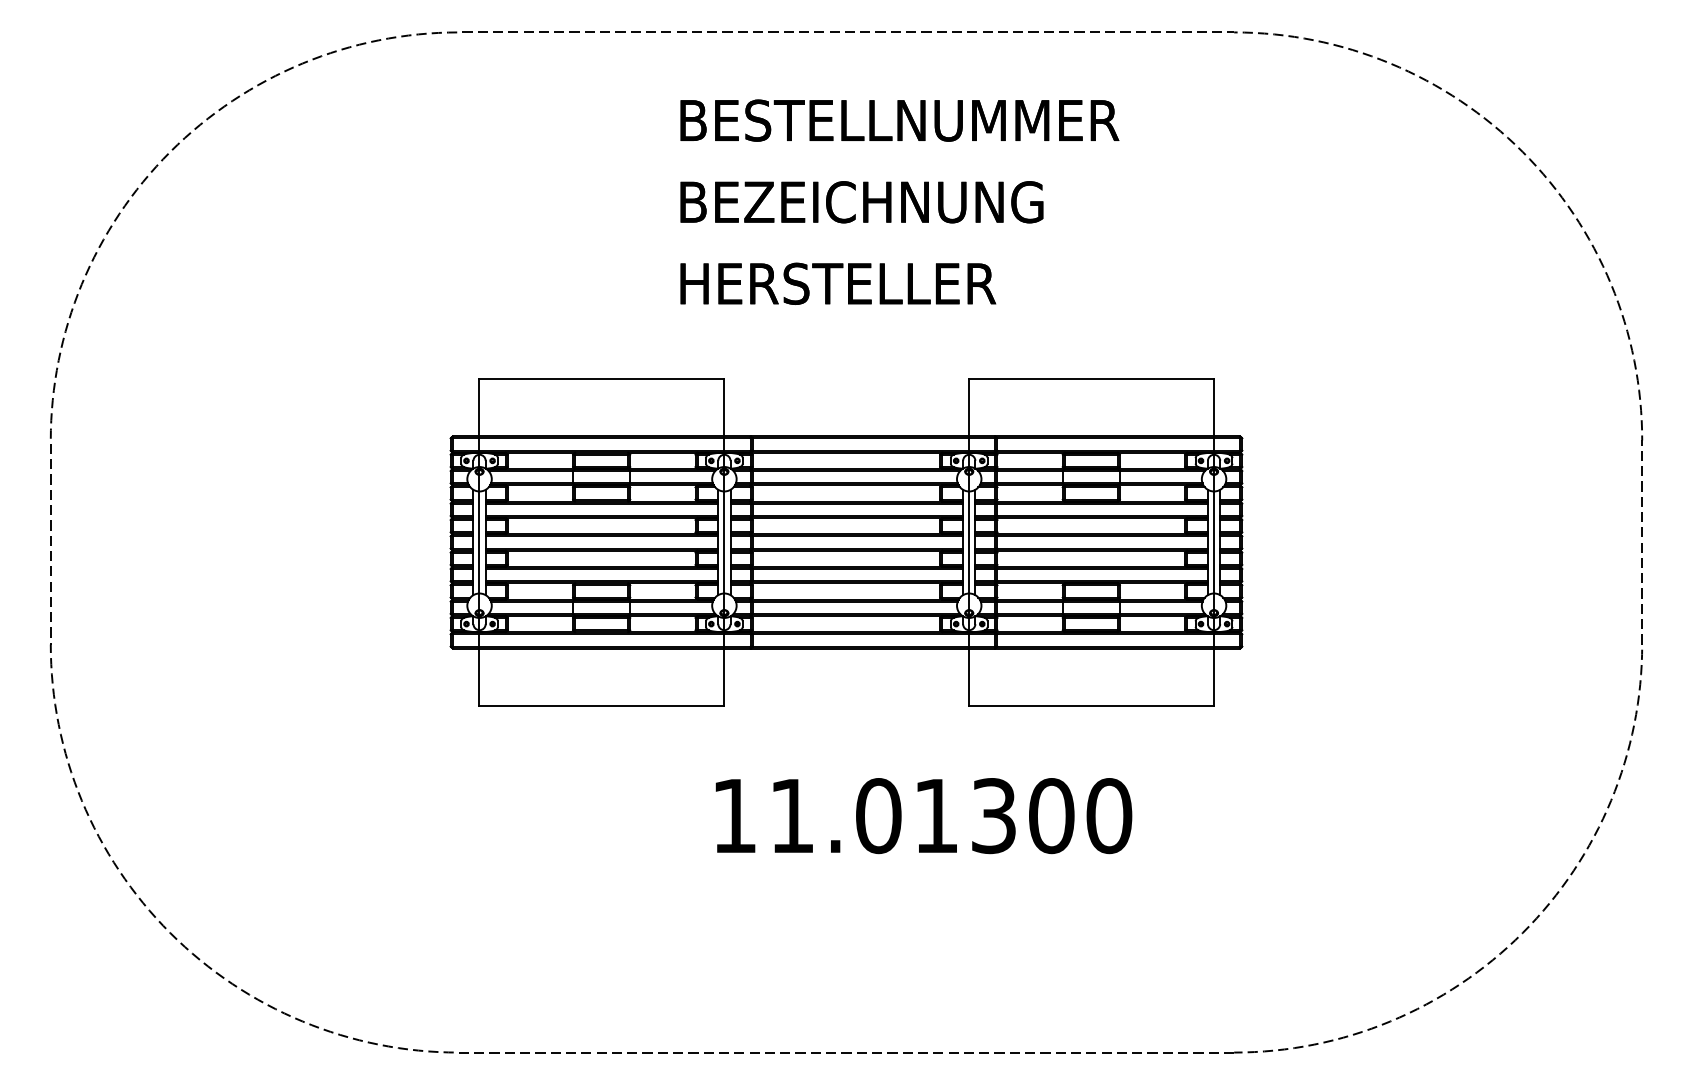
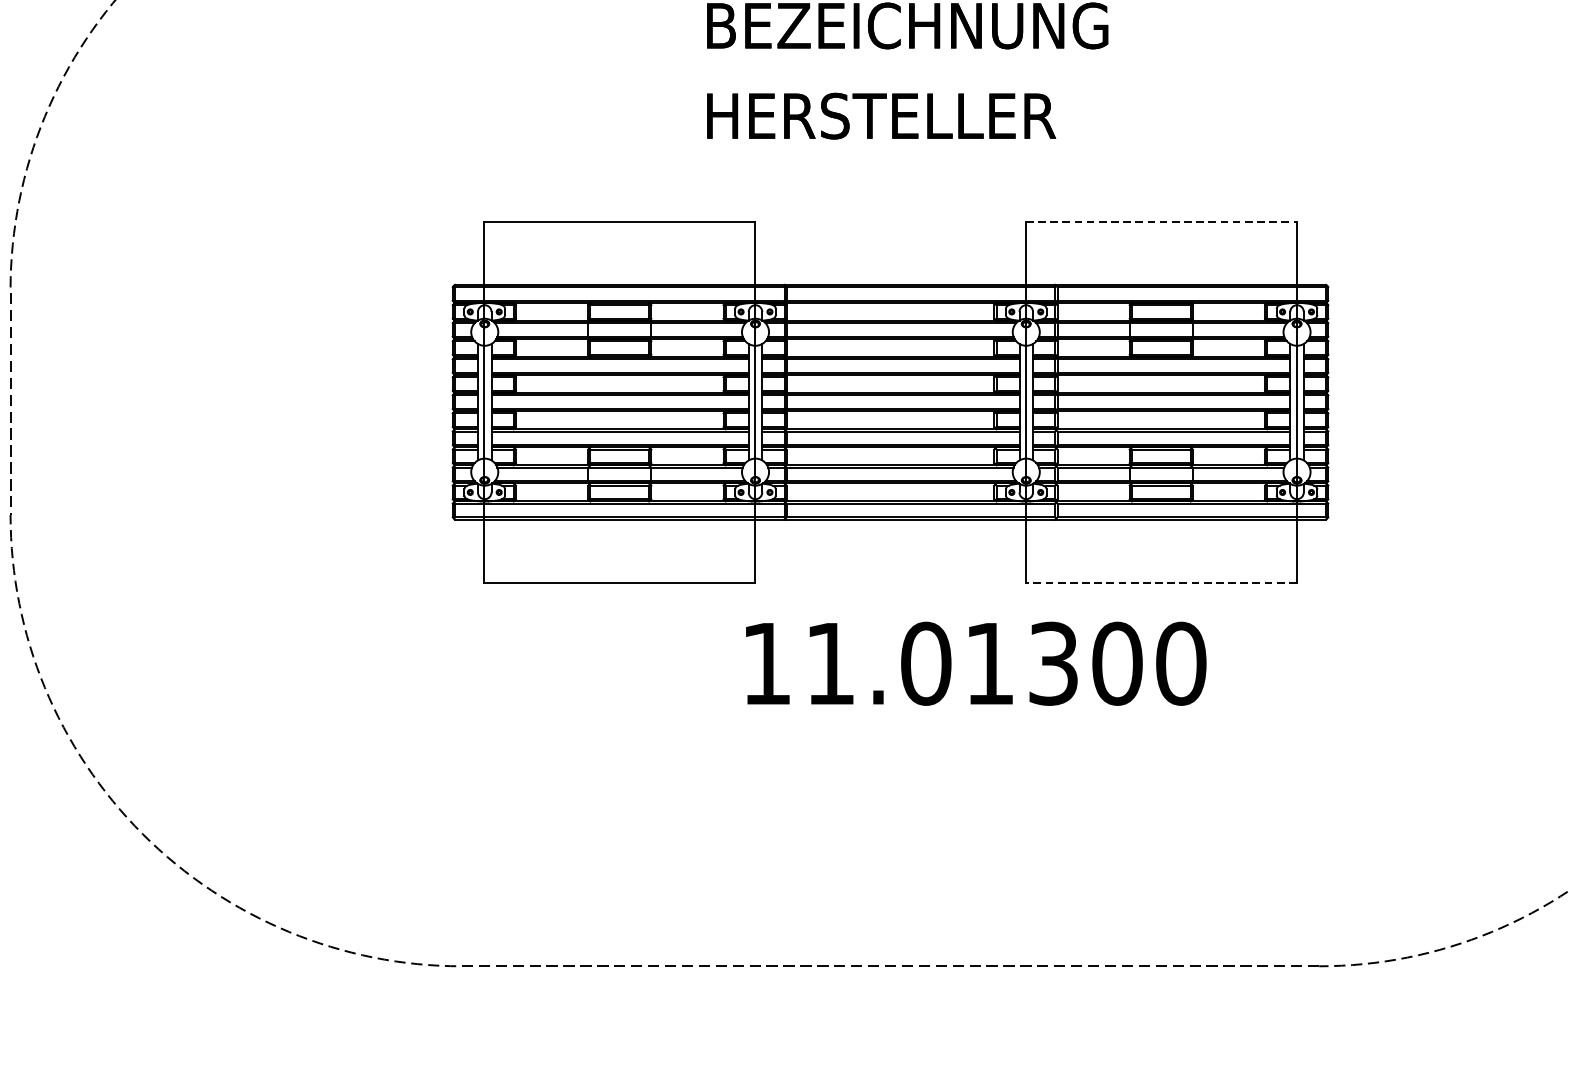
line: (1091, 379) -> (1161, 221), solid -> dashed
line: (1090, 705) -> (1160, 582), solid -> dashed
text: (923, 816) -> (975, 664), moved

